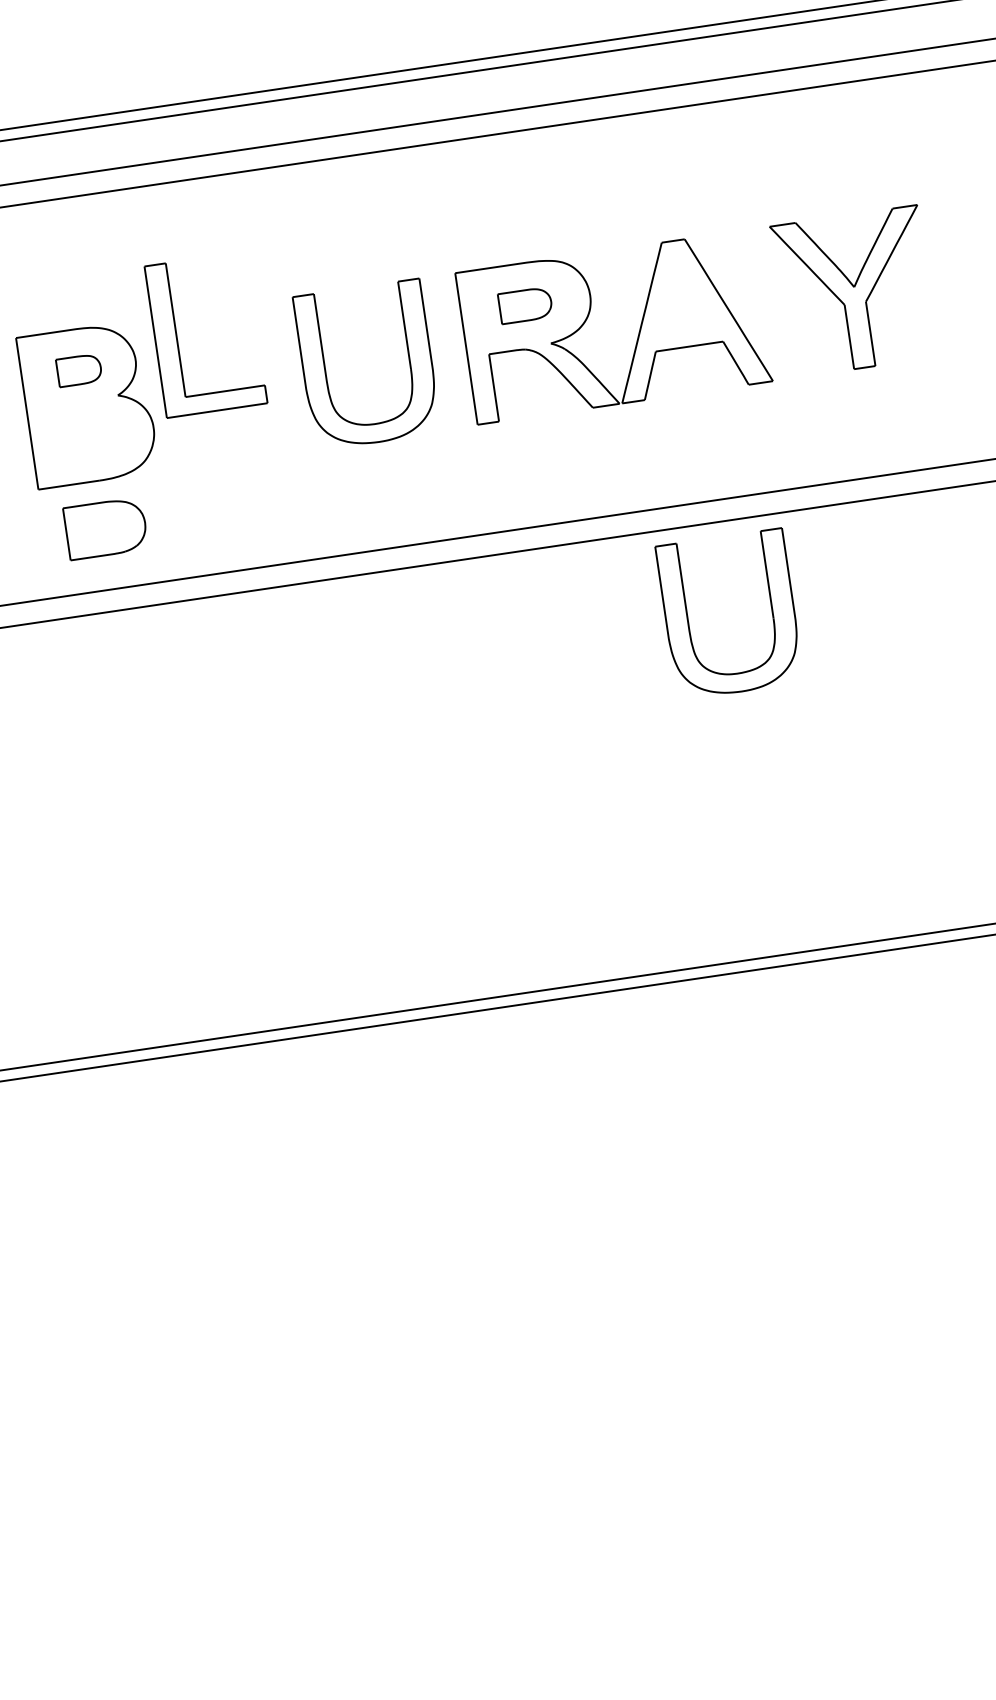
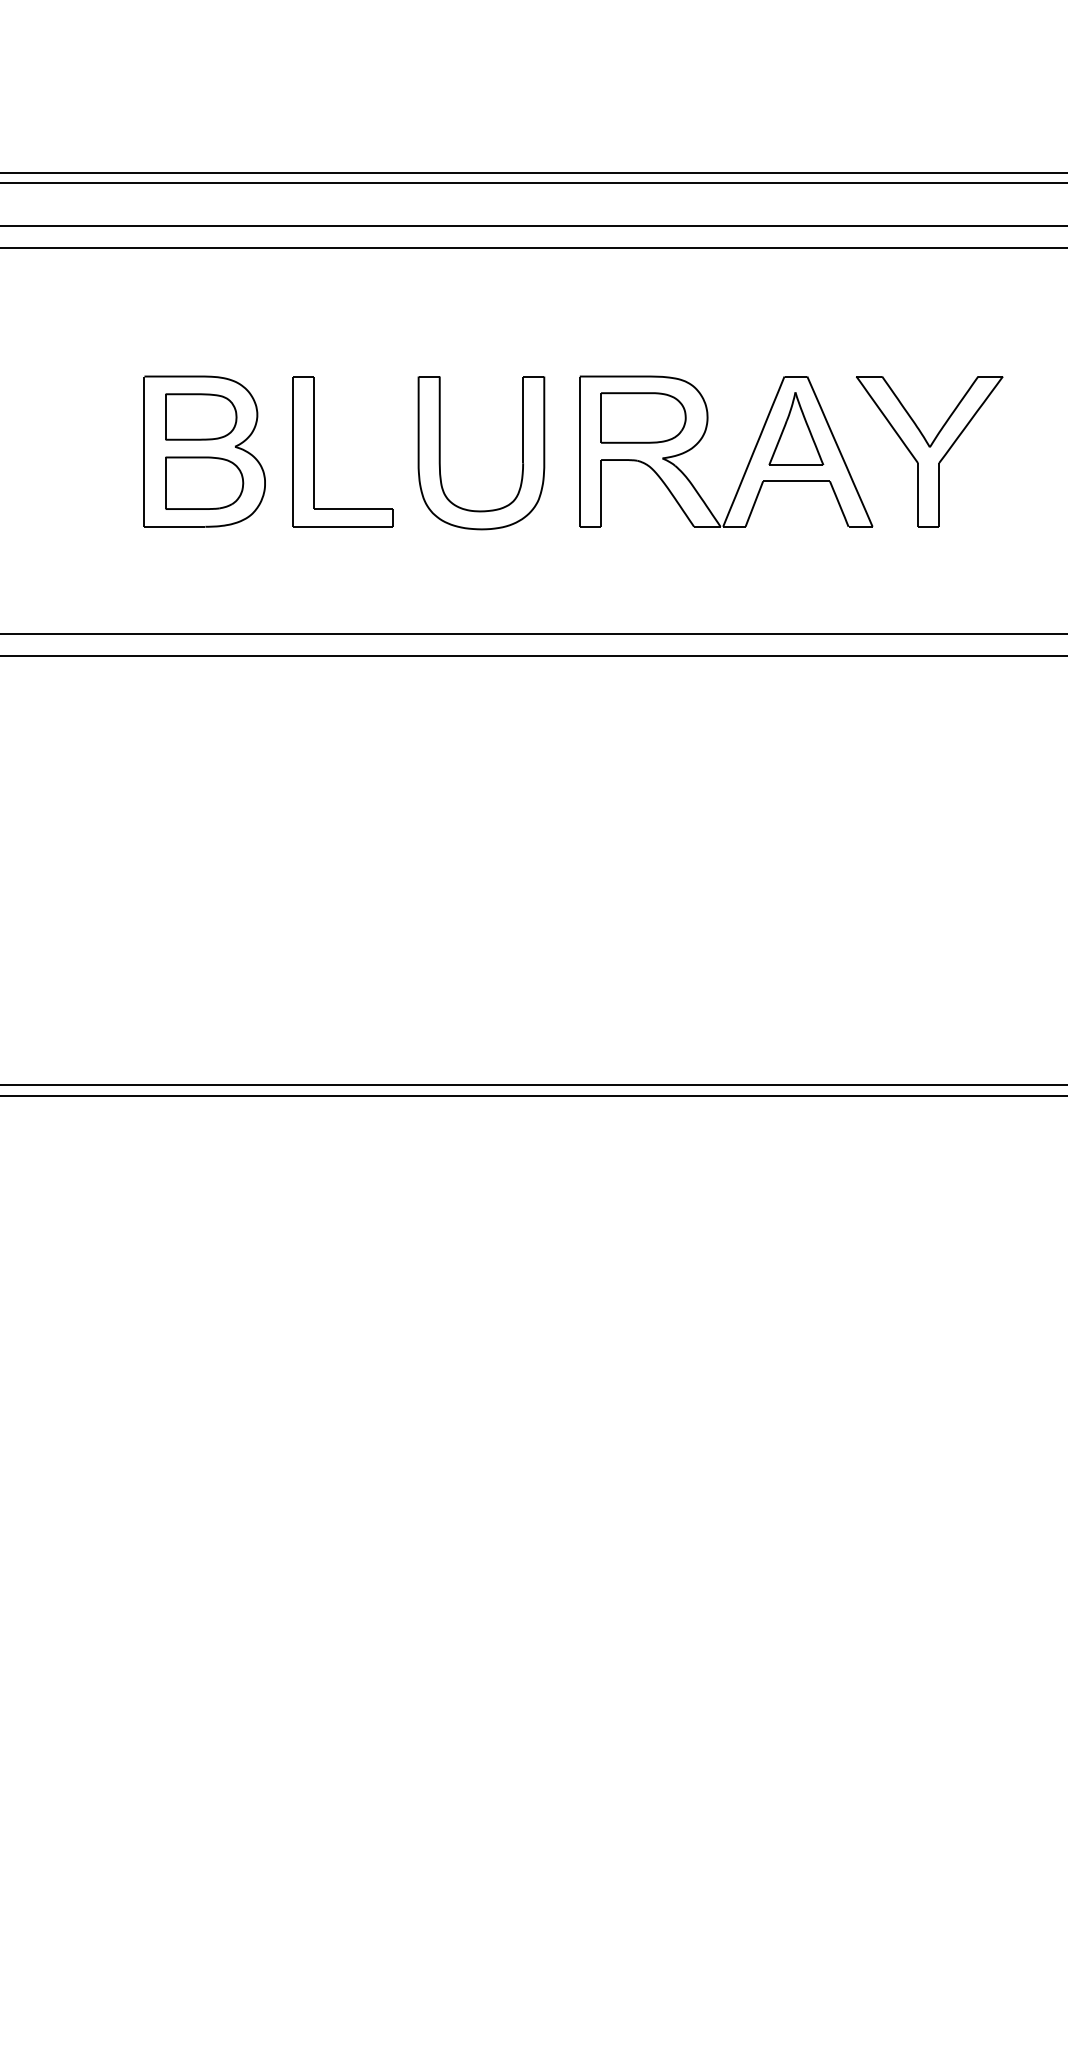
part: (854, 291) -> (929, 451), moved
part: (681, 293) -> (796, 428), added
part: (525, 305) -> (643, 417), size x1.67
part: (177, 338) -> (314, 451), moved
part: (79, 369) -> (201, 416), size x1.67
part: (105, 527) -> (204, 482), moved
part: (688, 621) -> (756, 747), removed

